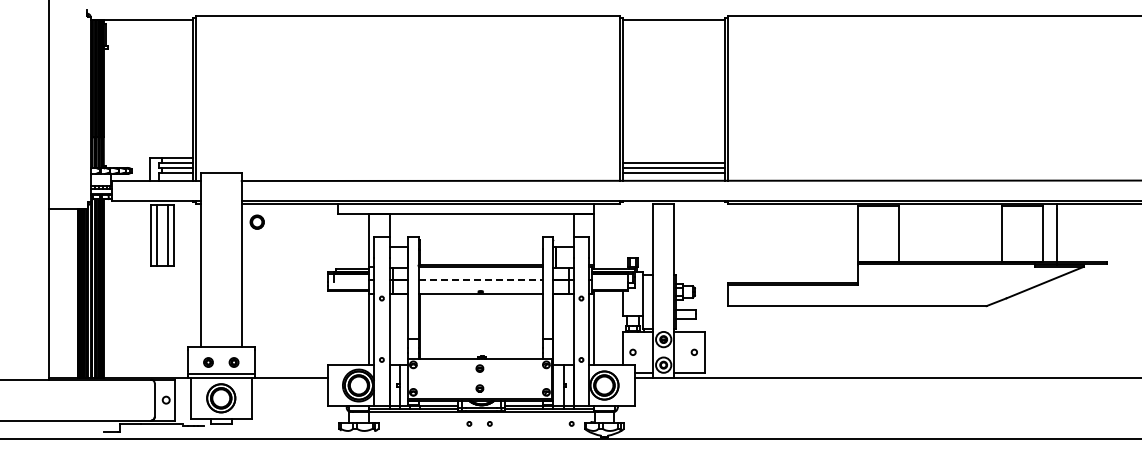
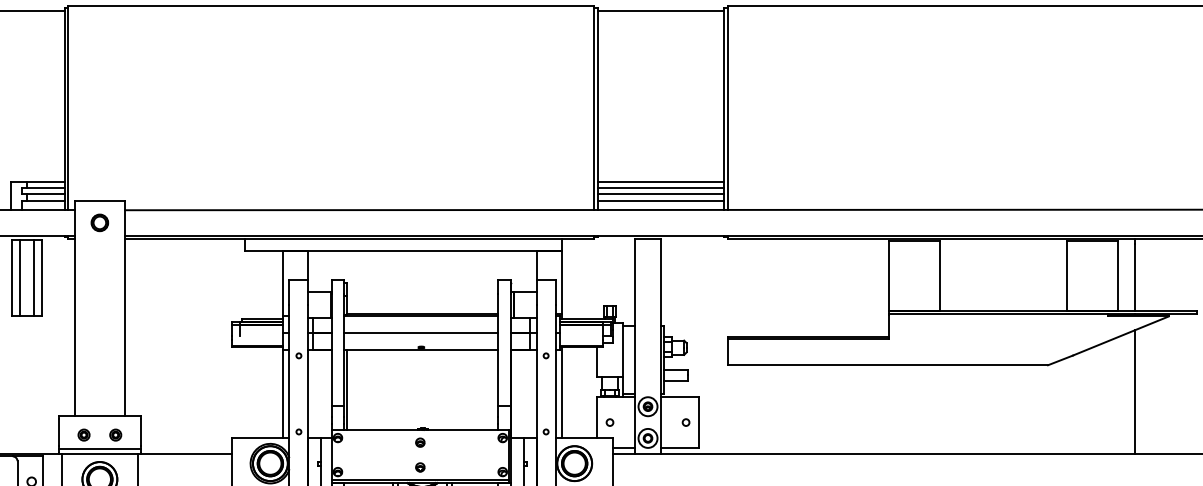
line: (673, 157) -> (660, 181), added
part: (256, 221) -> (98, 221), moved
line: (481, 280) -> (422, 333), dashed -> solid
line: (1056, 327) -> (1134, 391), added

